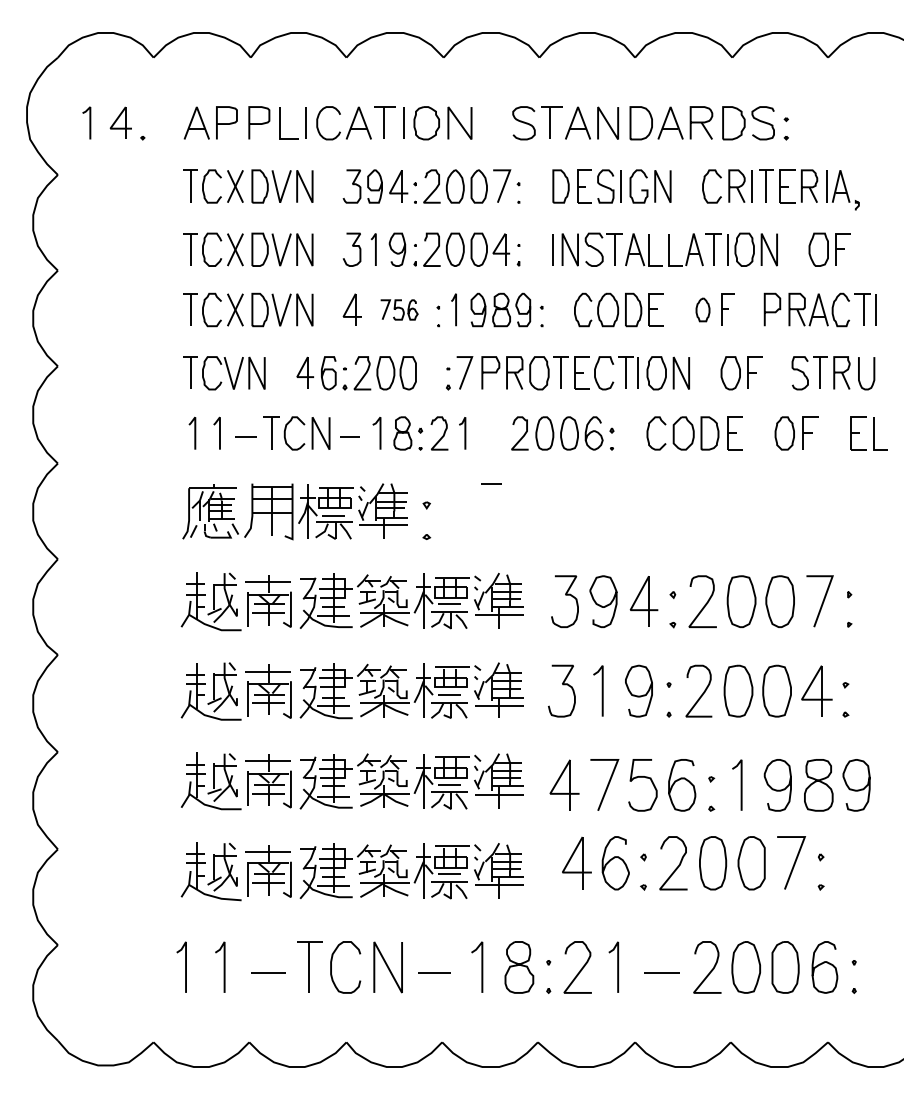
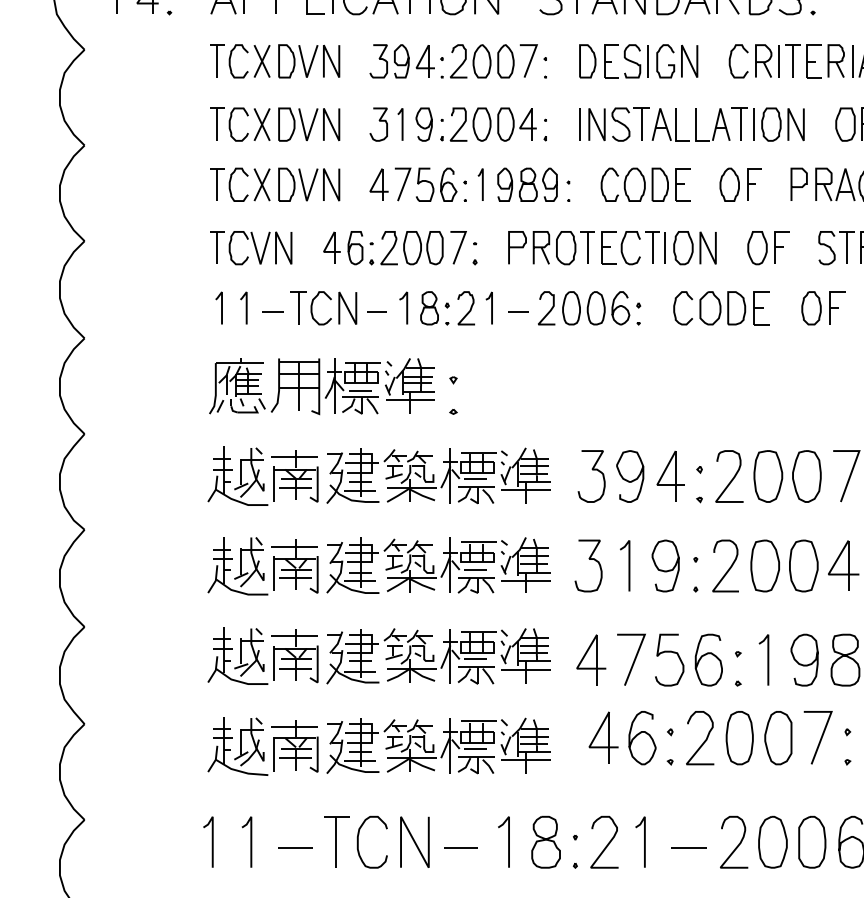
part: (399, 309) -> (426, 184), size x1.67
part: (702, 309) -> (729, 184), size x1.43
line: (465, 372) -> (459, 247), moved
line: (491, 483) -> (518, 311), moved

